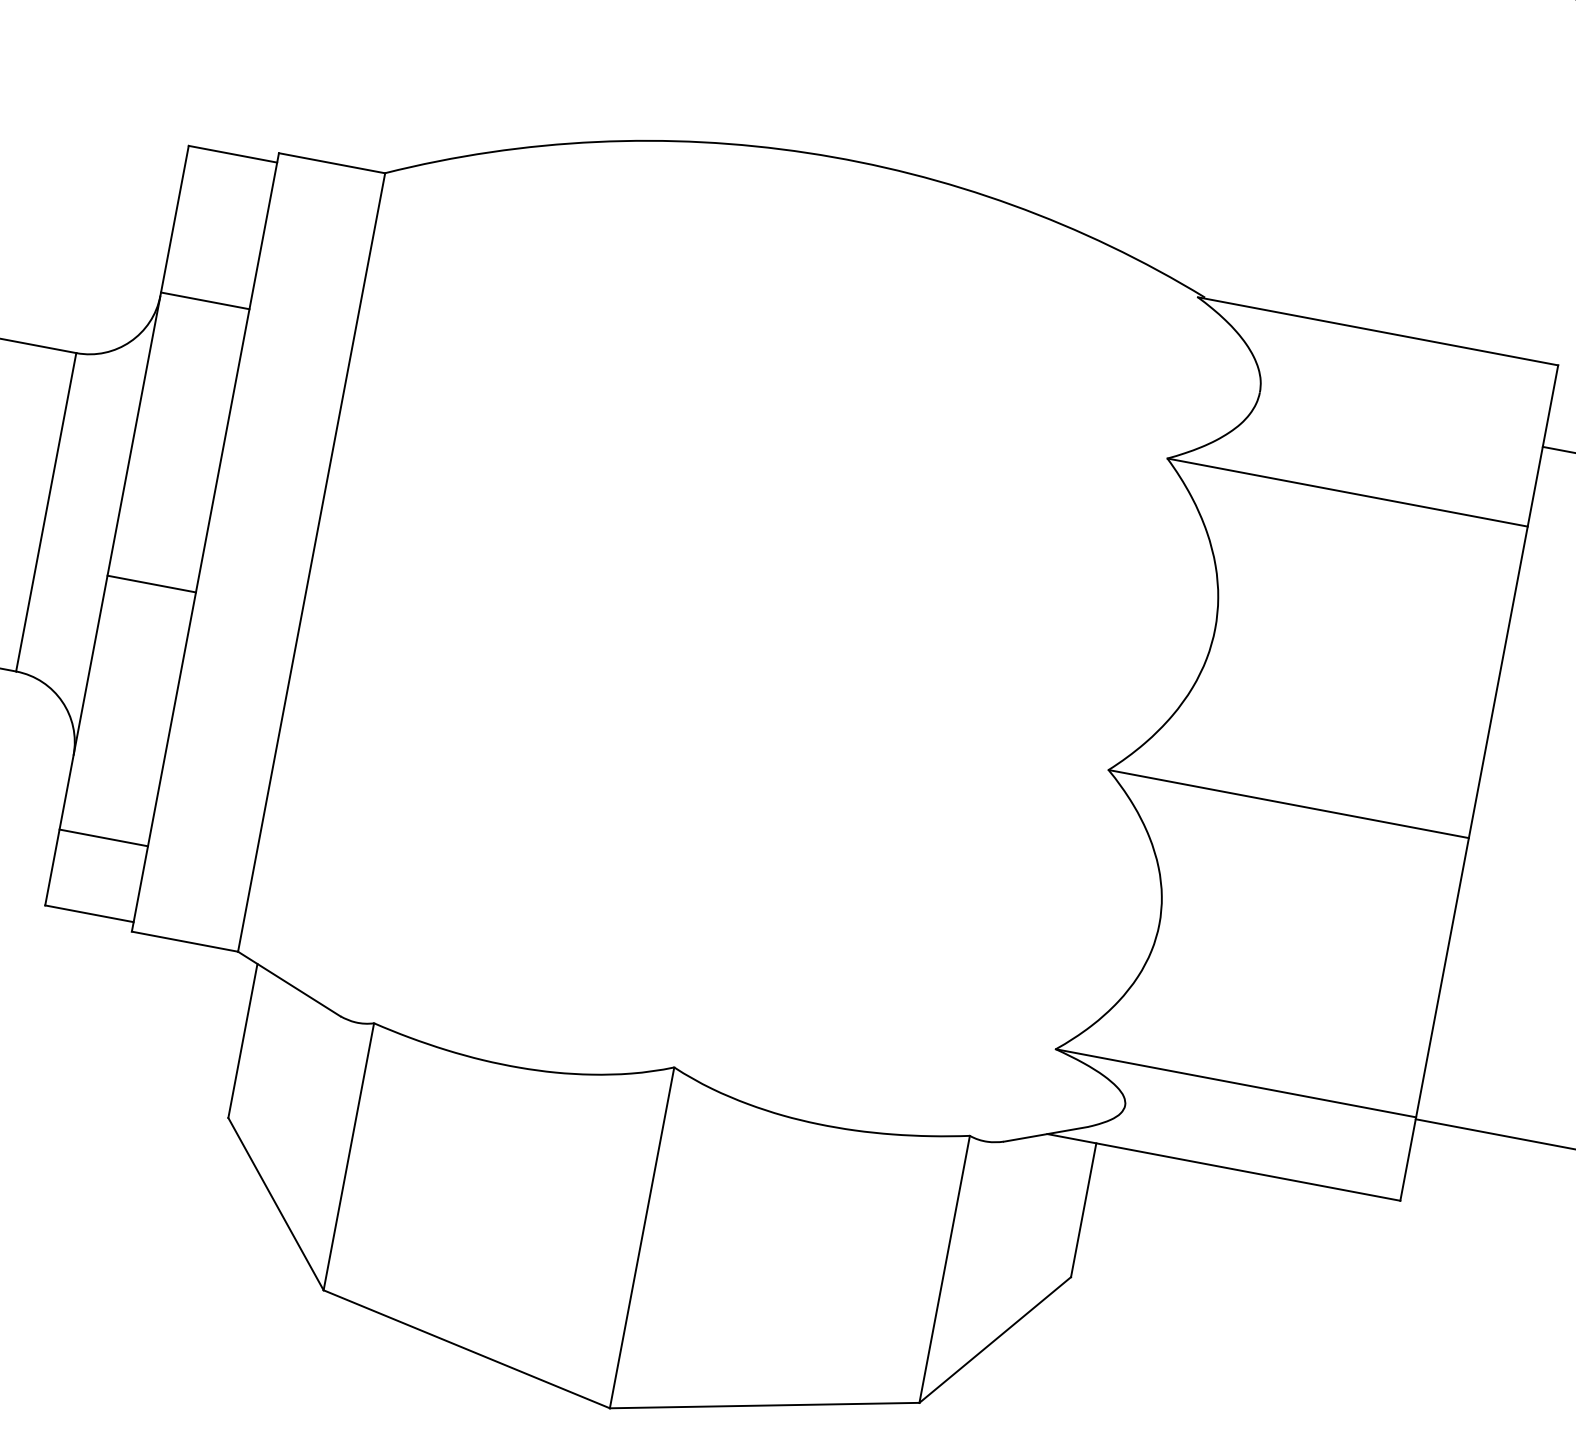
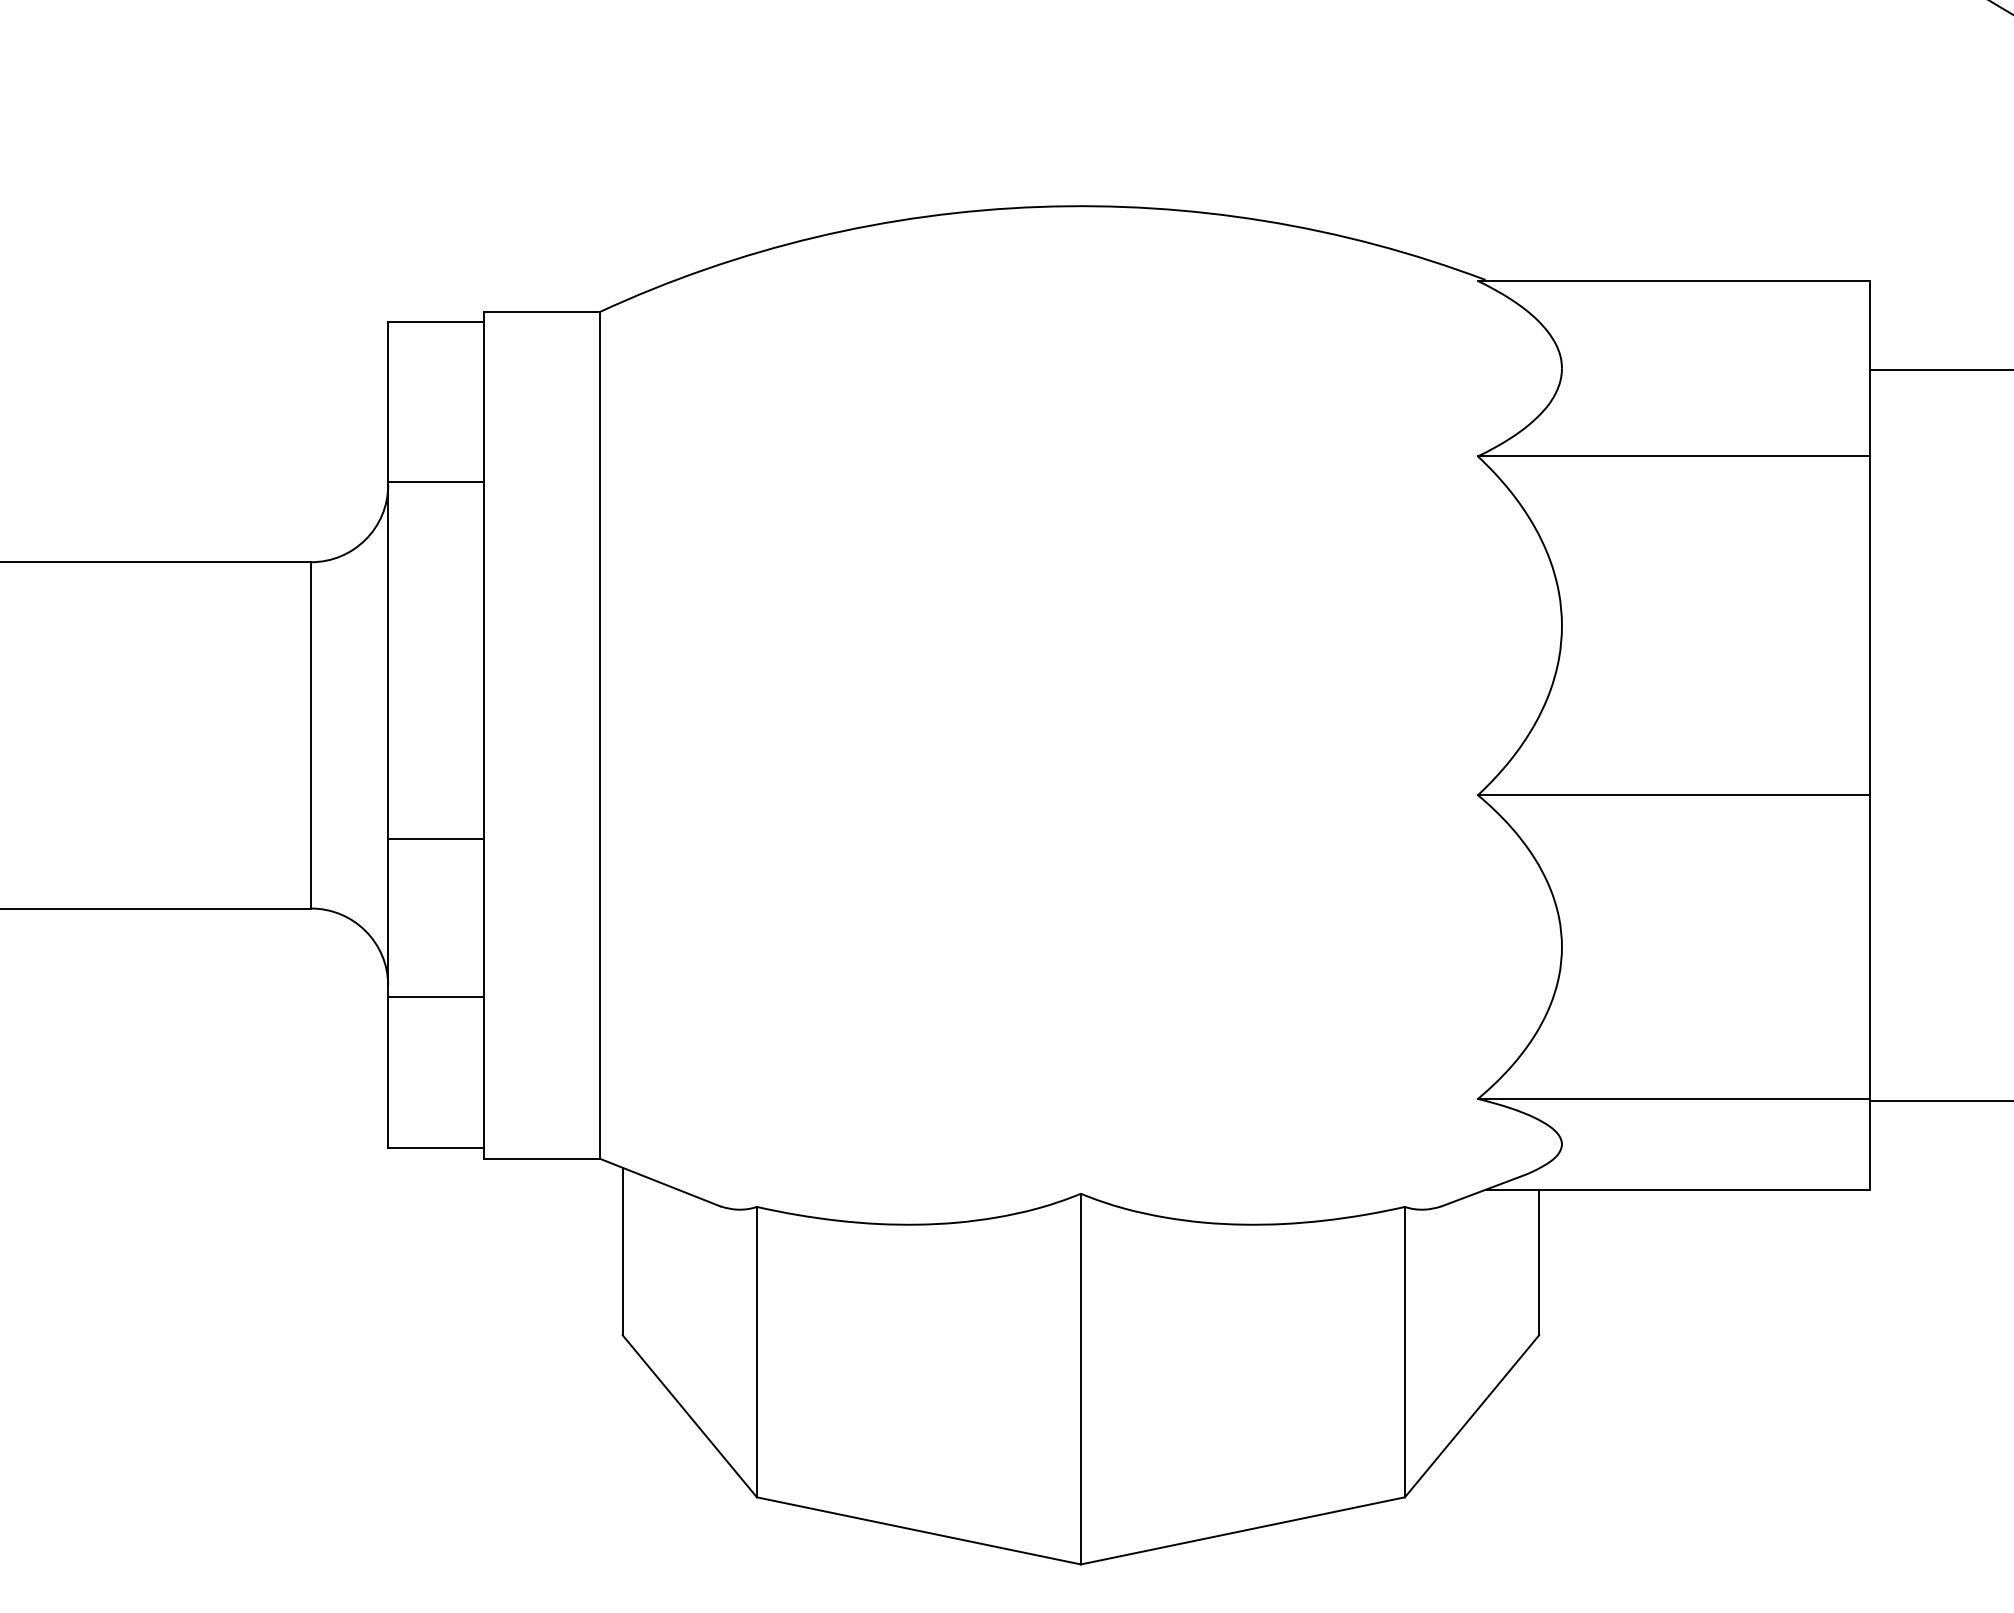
line: (152, 583) -> (436, 838), moved
line: (104, 837) -> (436, 996), moved

